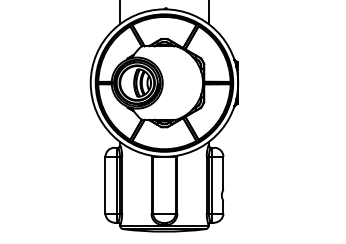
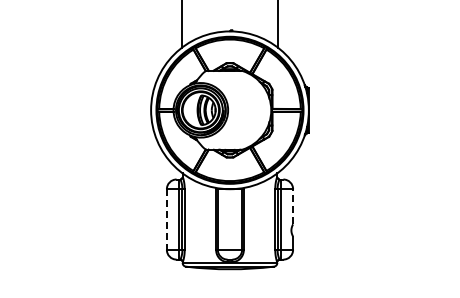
line: (223, 172) -> (293, 206), solid -> dashed
line: (105, 186) -> (166, 220), solid -> dashed

